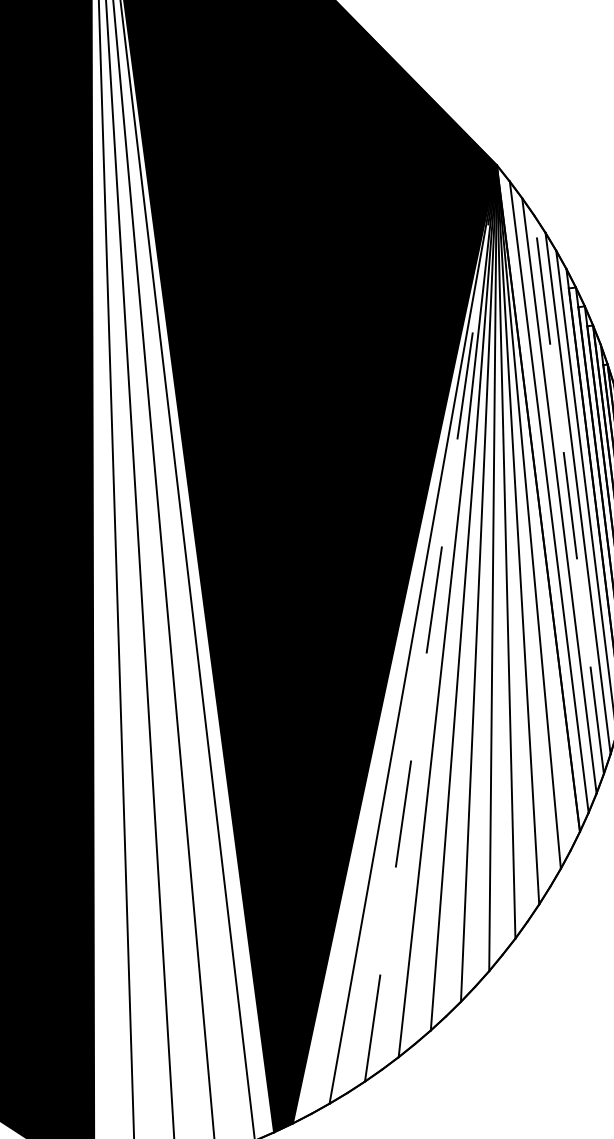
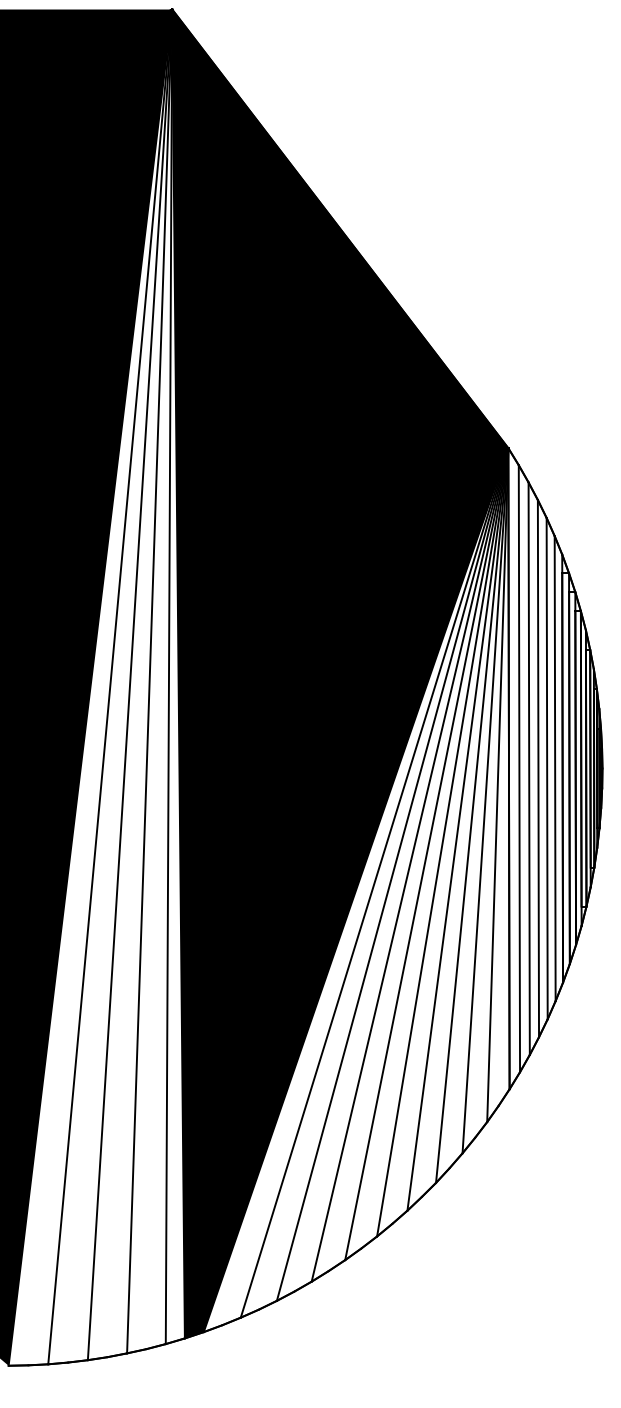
line: (569, 494) -> (538, 768), dashed -> solid
line: (430, 623) -> (392, 874), dashed -> solid

